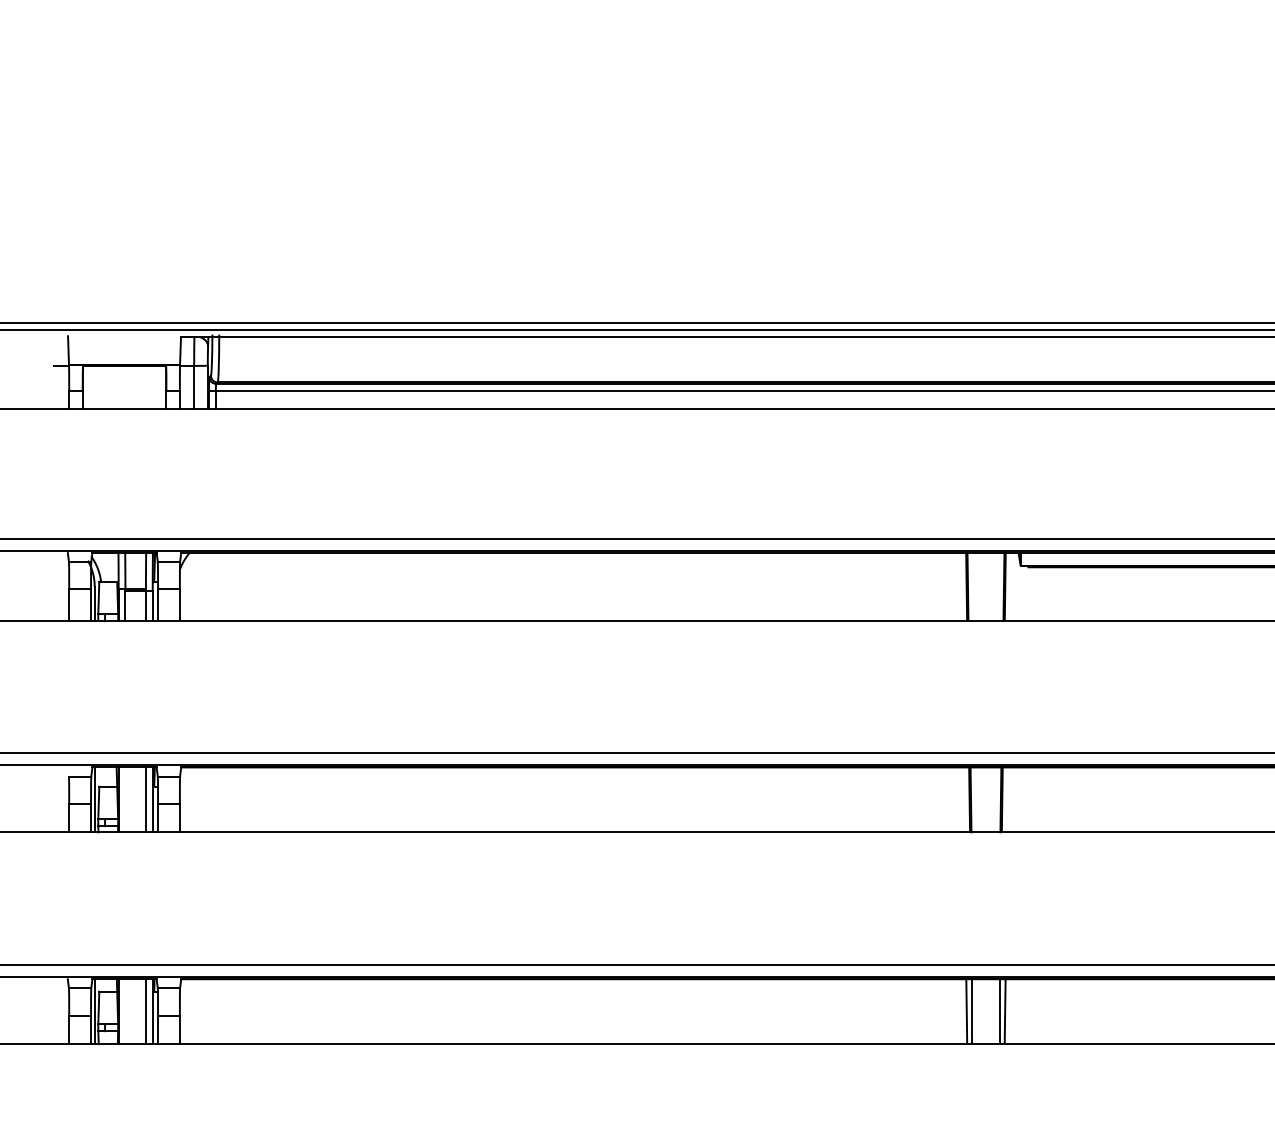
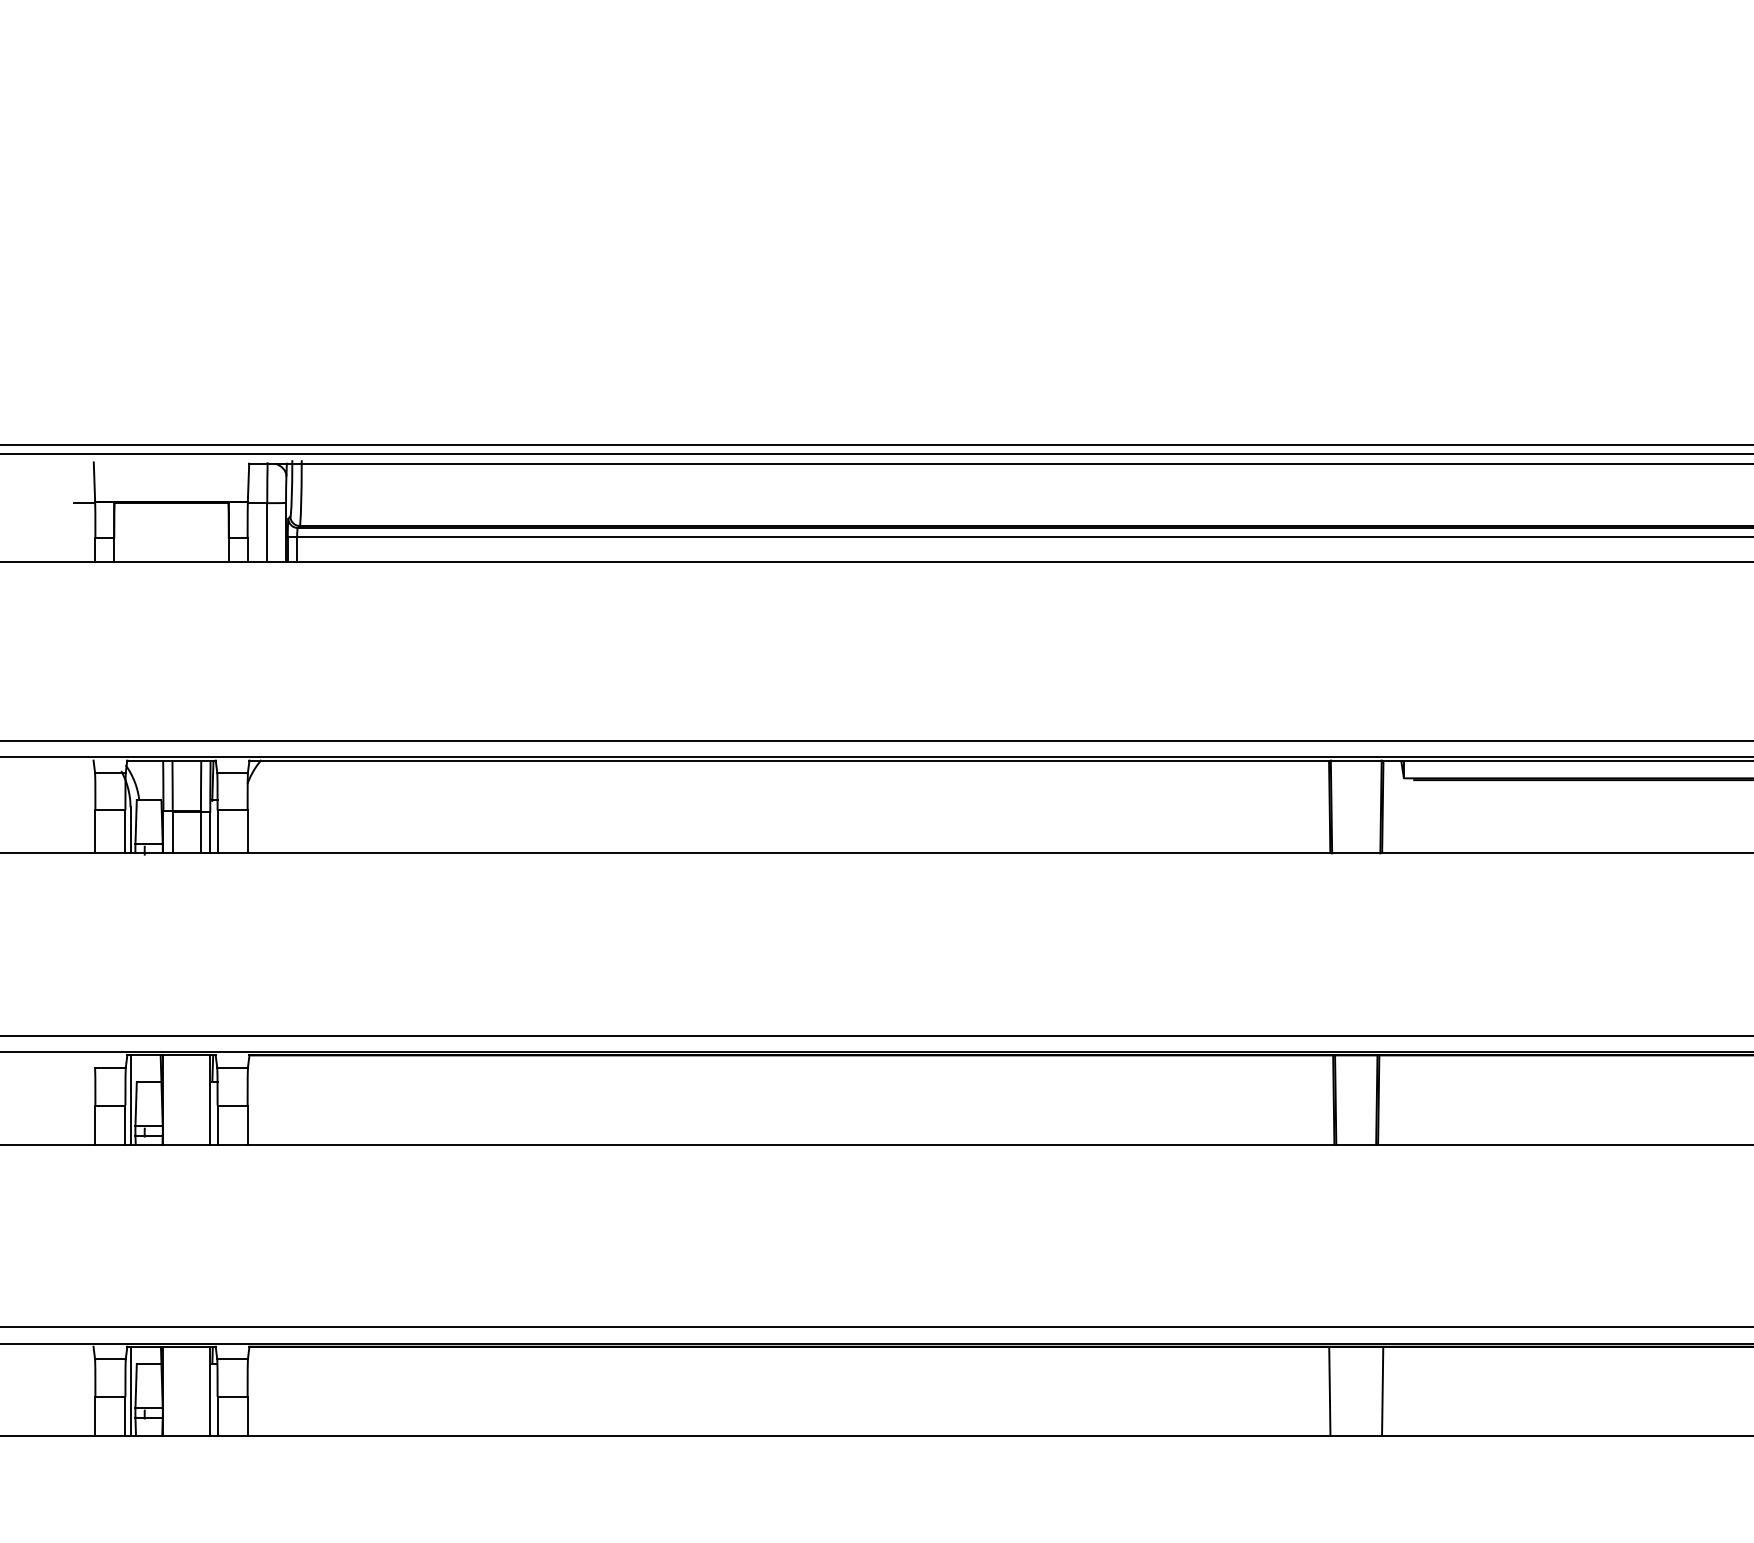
line: (145, 799) -> (200, 1099), removed
line: (145, 1011) -> (200, 1391), removed
line: (972, 1011) -> (1337, 1391), removed
line: (999, 1011) -> (1375, 1391), removed

